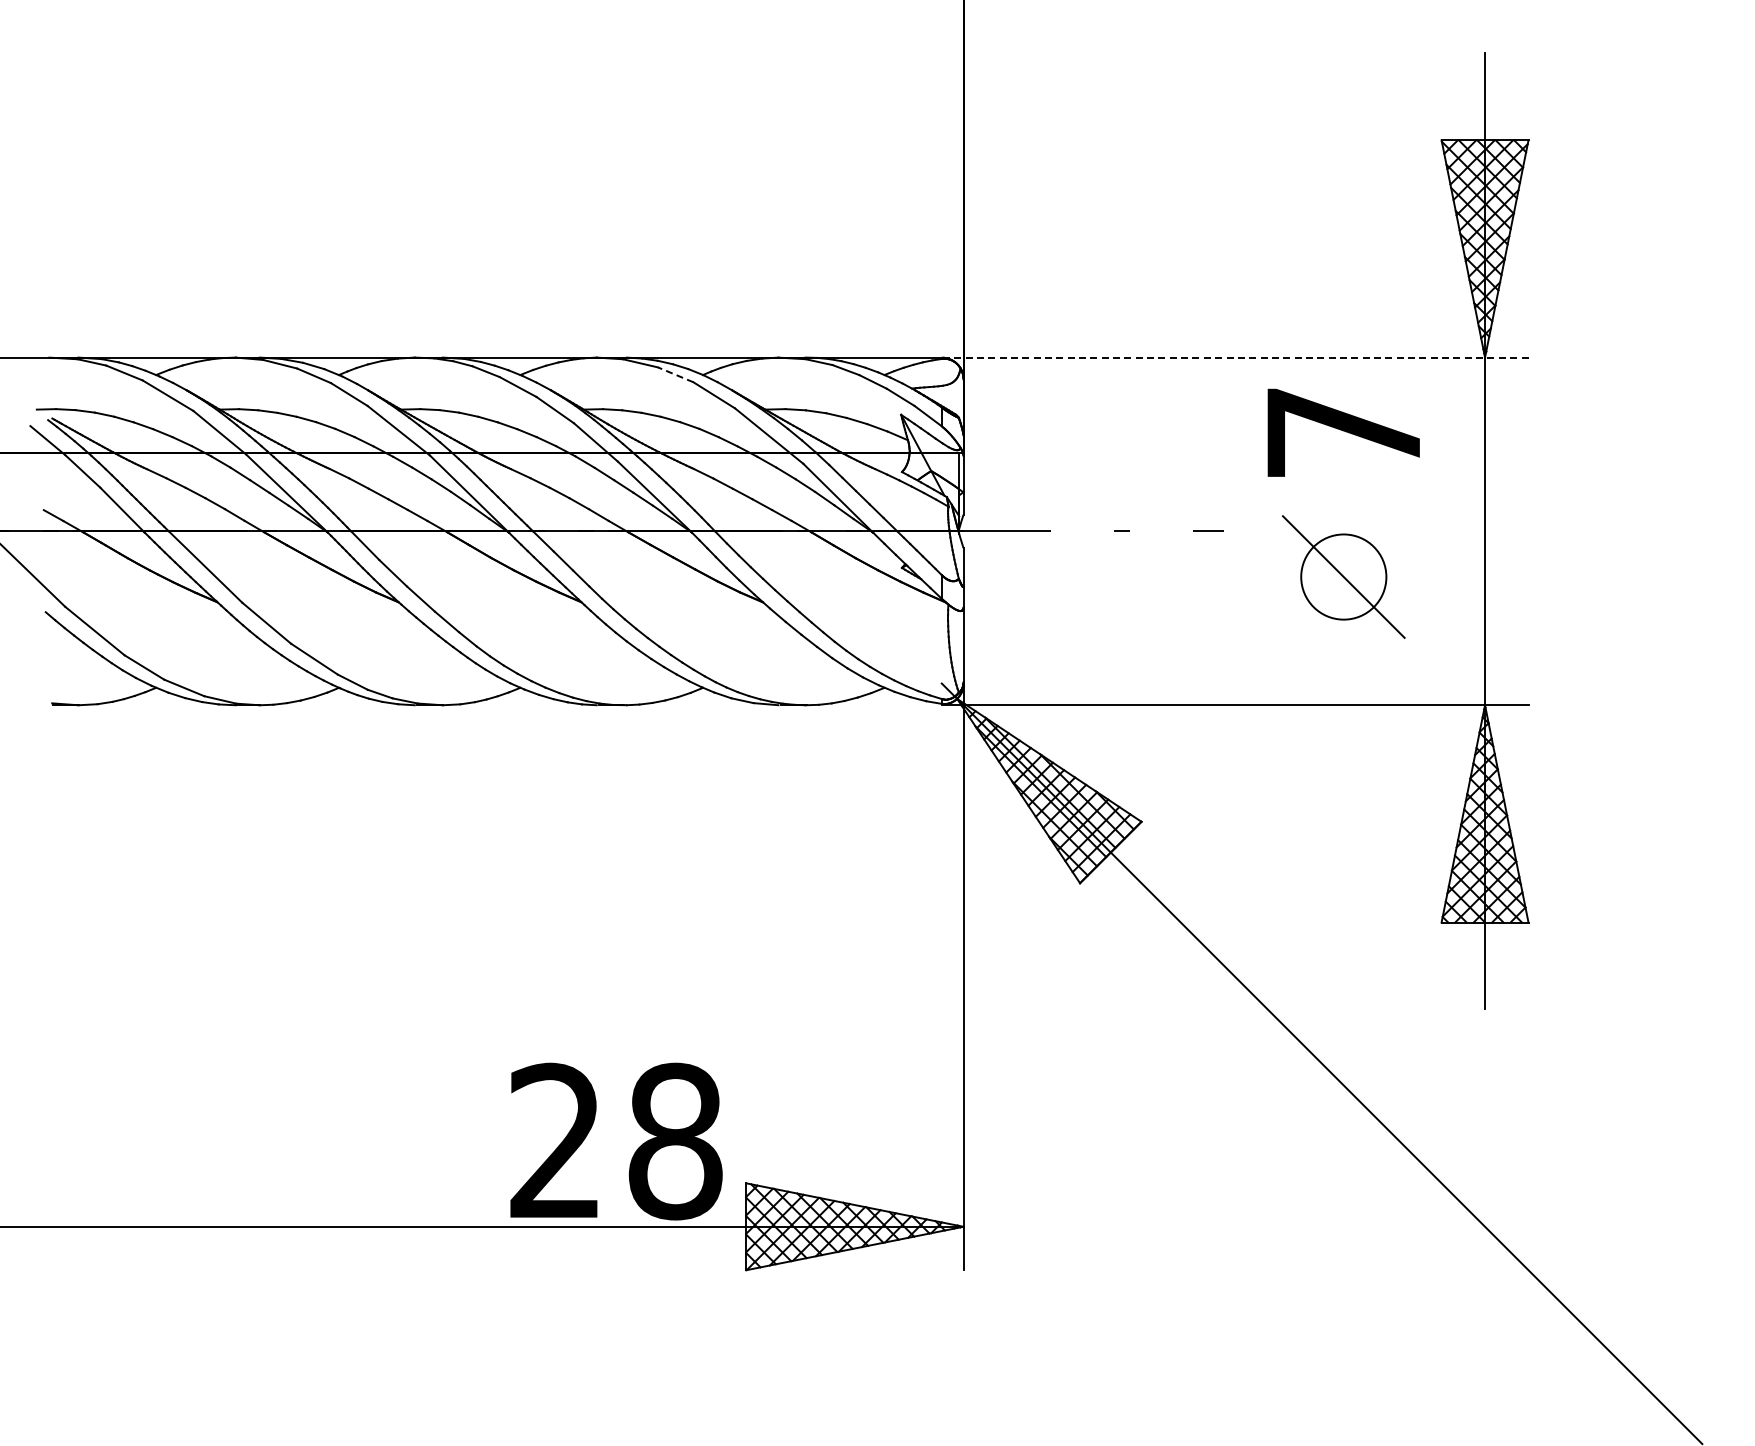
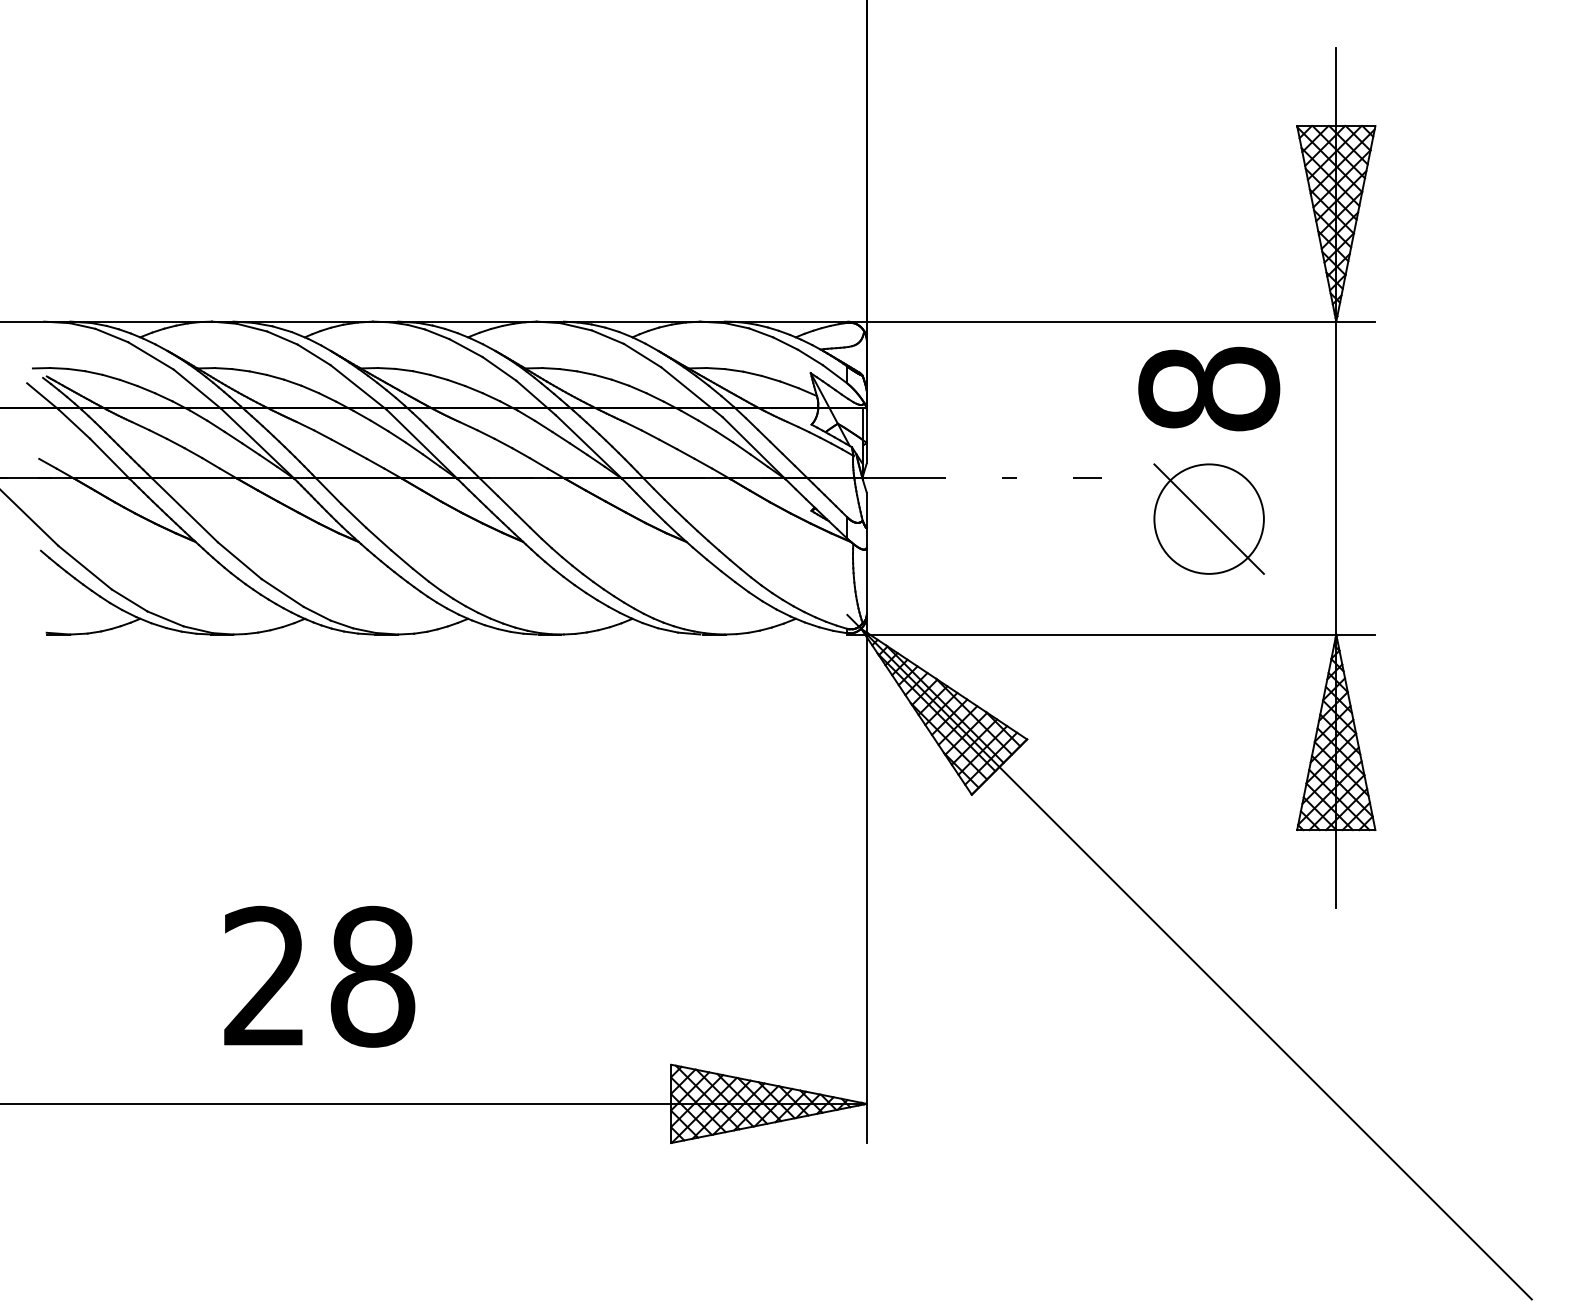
line: (1234, 357) -> (1110, 321), dashed -> solid
line: (675, 374) -> (607, 336), dashed -> solid
text: (1343, 432) -> (1208, 389), 7 -> 8
circle: (1343, 576) -> (1208, 518), size x1.43
text: (616, 1141) -> (319, 976), moved

